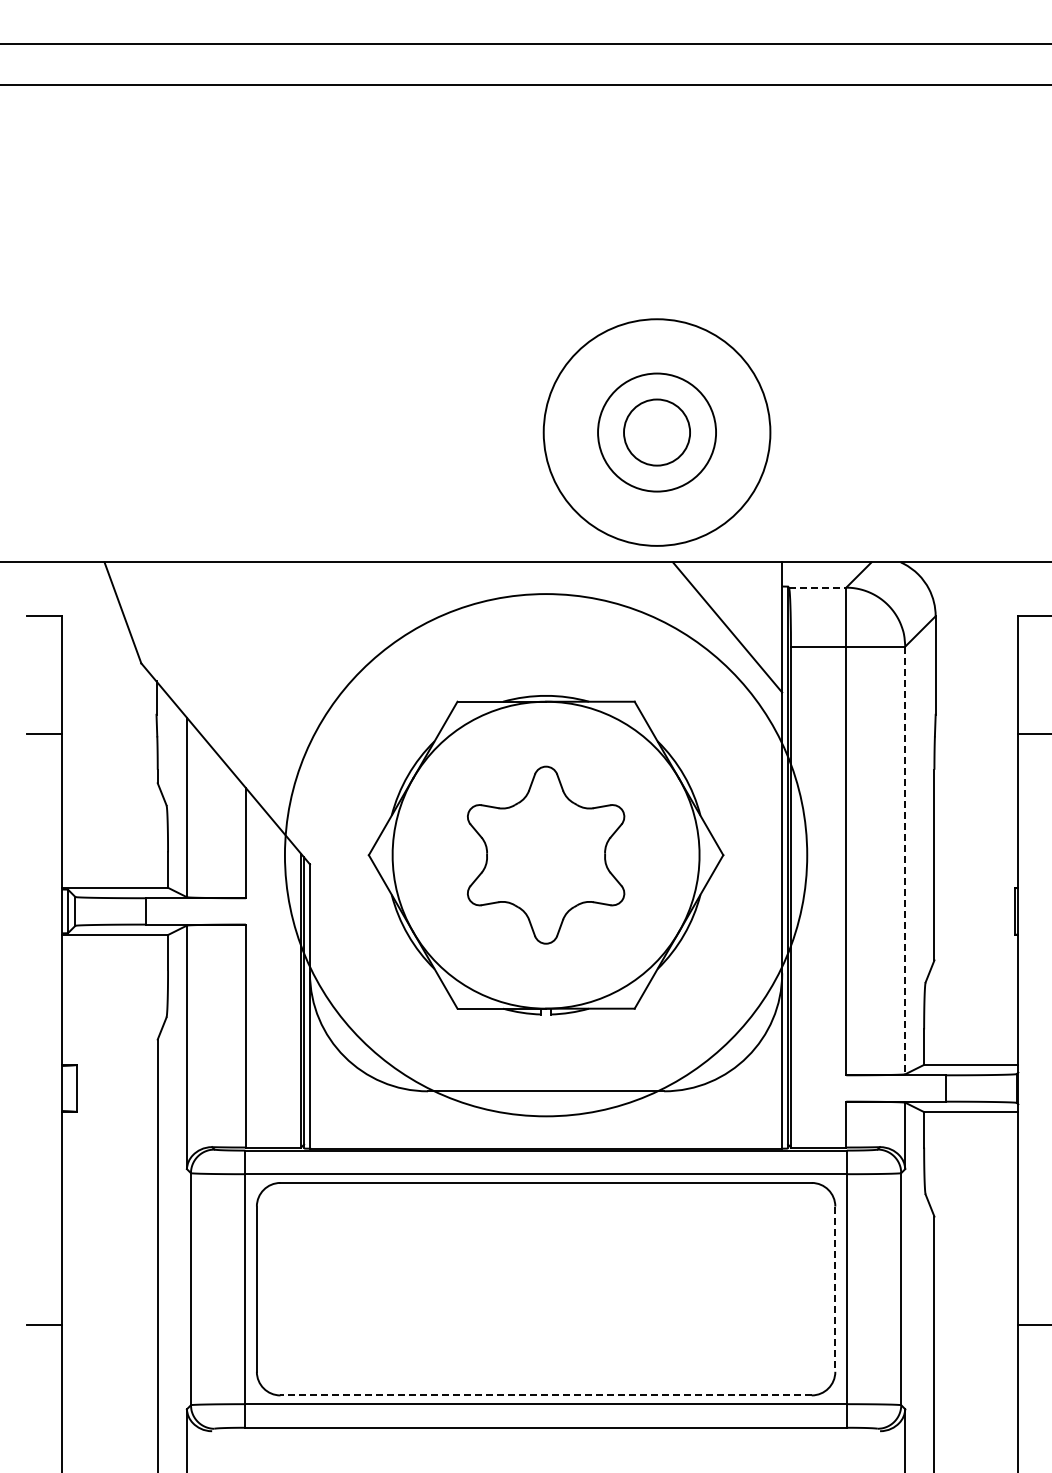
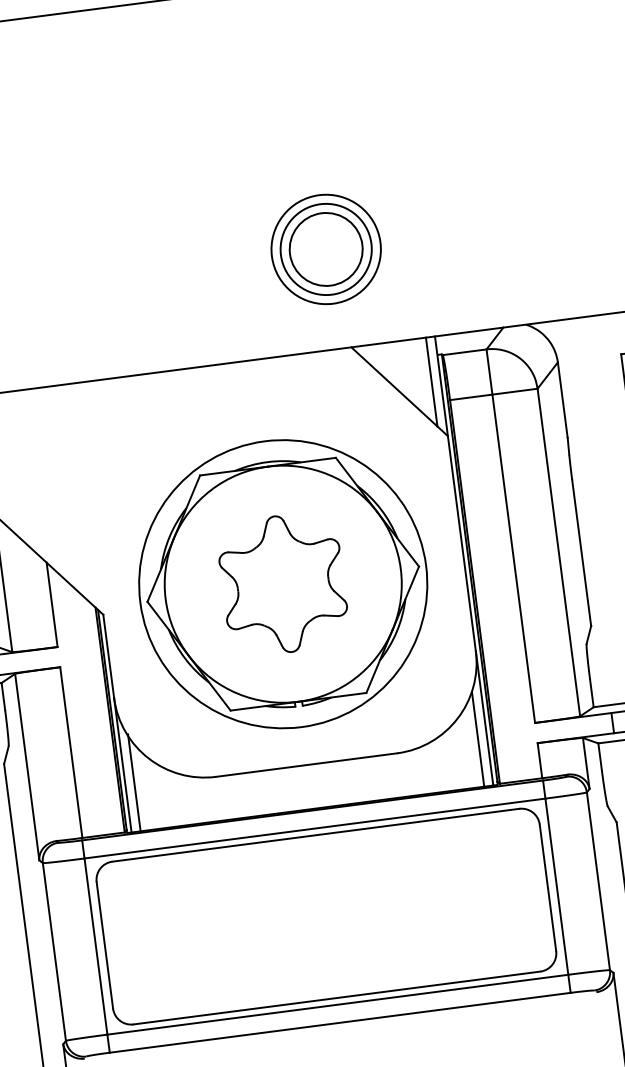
circle: (656, 432) -> (325, 249), size x0.62
circle: (656, 432) -> (325, 249), size x1.43
line: (817, 587) -> (464, 352), dashed -> solid
line: (770, 620) -> (431, 382), added
circle: (545, 854) -> (282, 583), size x0.71
line: (905, 860) -> (559, 552), dashed -> solid
line: (321, 1085) -> (134, 782), added
line: (770, 1086) -> (478, 739), added
line: (835, 1289) -> (548, 888), dashed -> solid
line: (546, 1395) -> (337, 998), dashed -> solid

